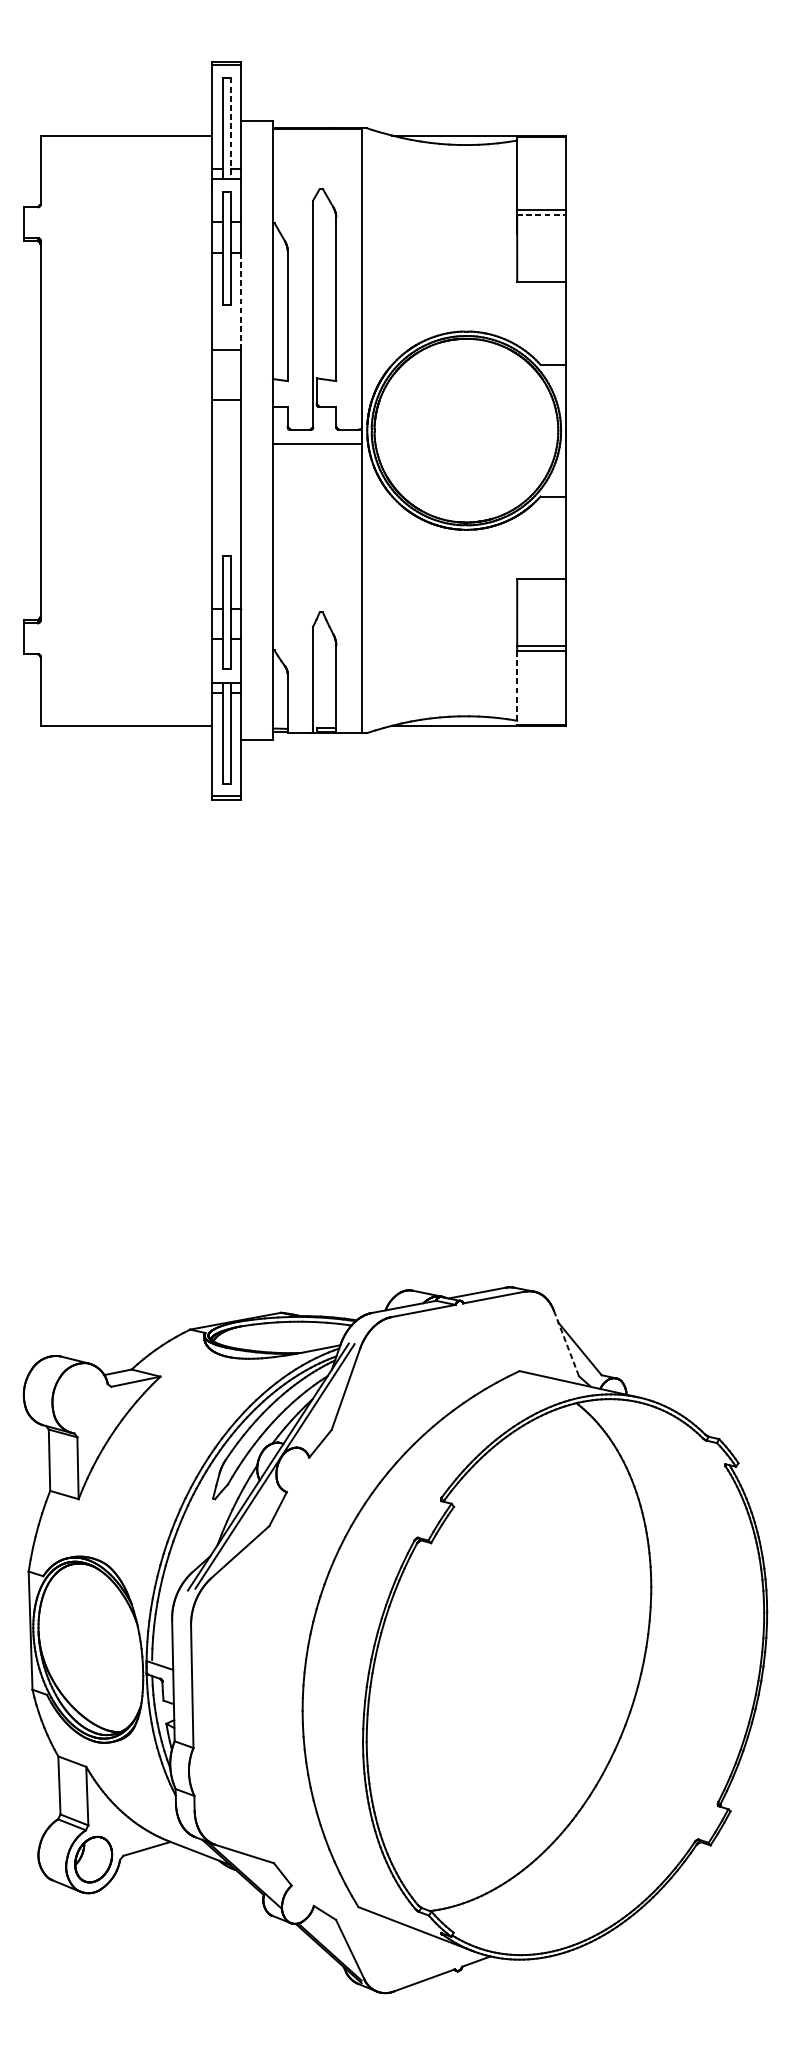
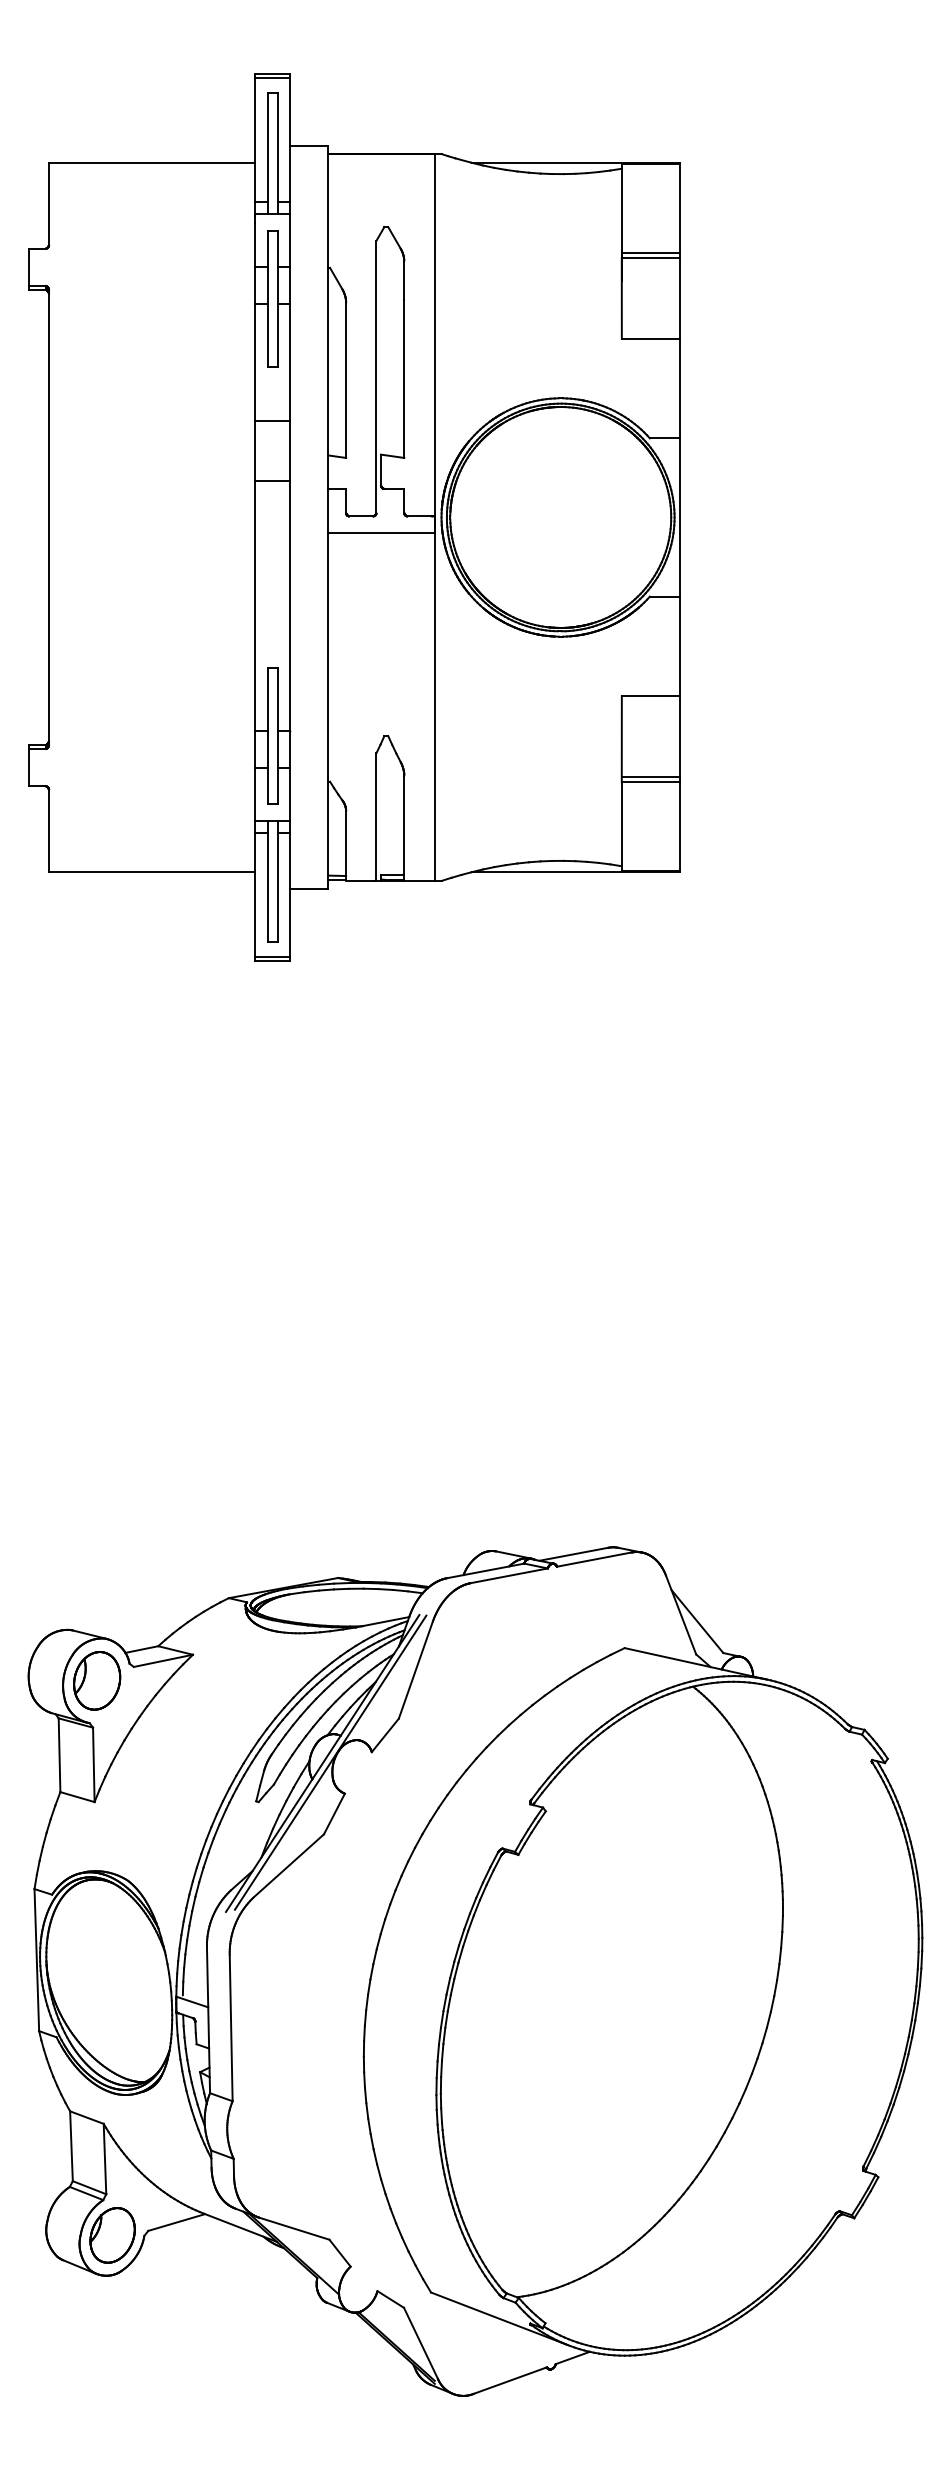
line: (230, 127) -> (277, 153), dashed -> solid
line: (541, 215) -> (651, 258), dashed -> solid
line: (241, 301) -> (290, 362), dashed -> solid
line: (516, 688) -> (621, 827), dashed -> solid
line: (566, 1343) -> (681, 1615), dashed -> solid
part: (81, 1398) -> (97, 1680), added

